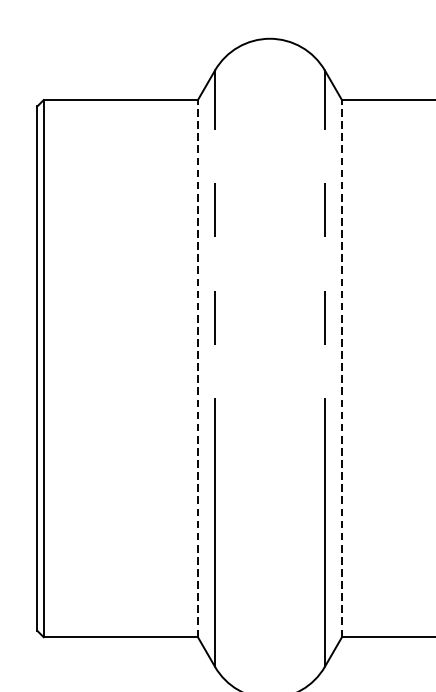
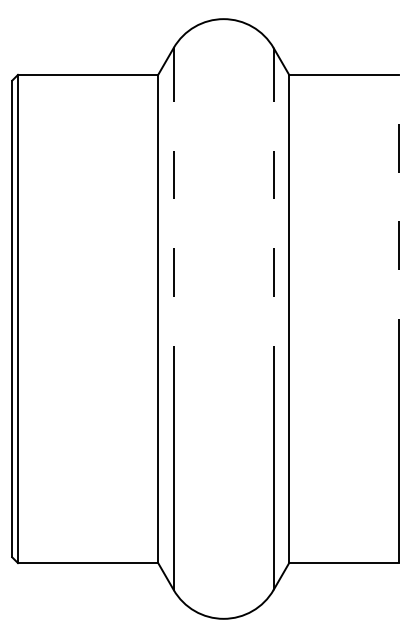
line: (198, 368) -> (158, 318), dashed -> solid
line: (342, 368) -> (289, 318), dashed -> solid

